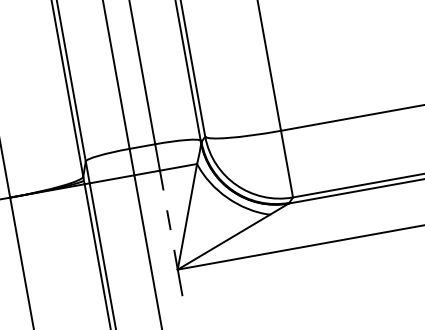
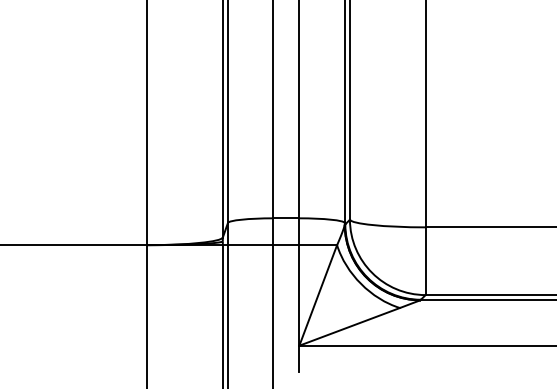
line: (168, 219) -> (299, 294), dashed -> solid

